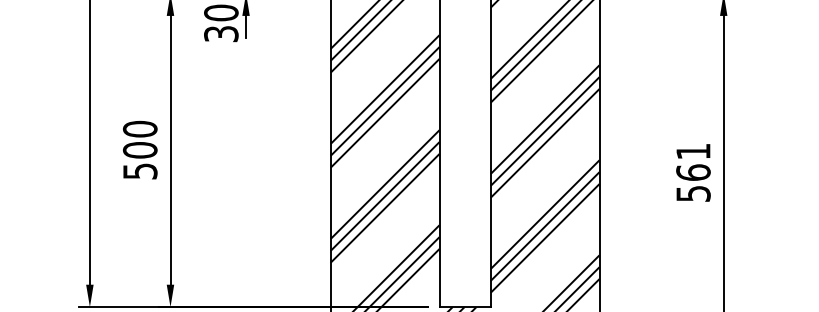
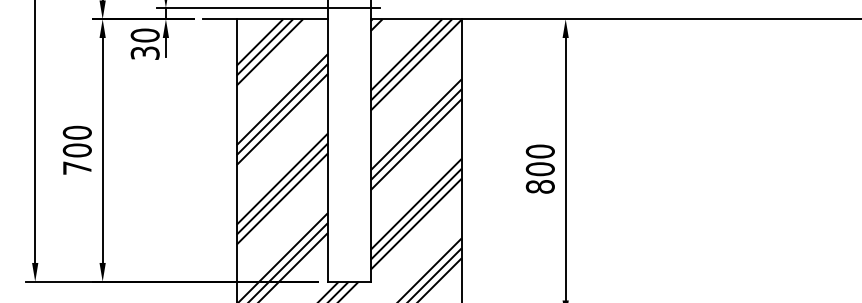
text: (140, 170) -> (77, 167), 500 -> 700
text: (692, 171) -> (539, 168), 561 -> 800

